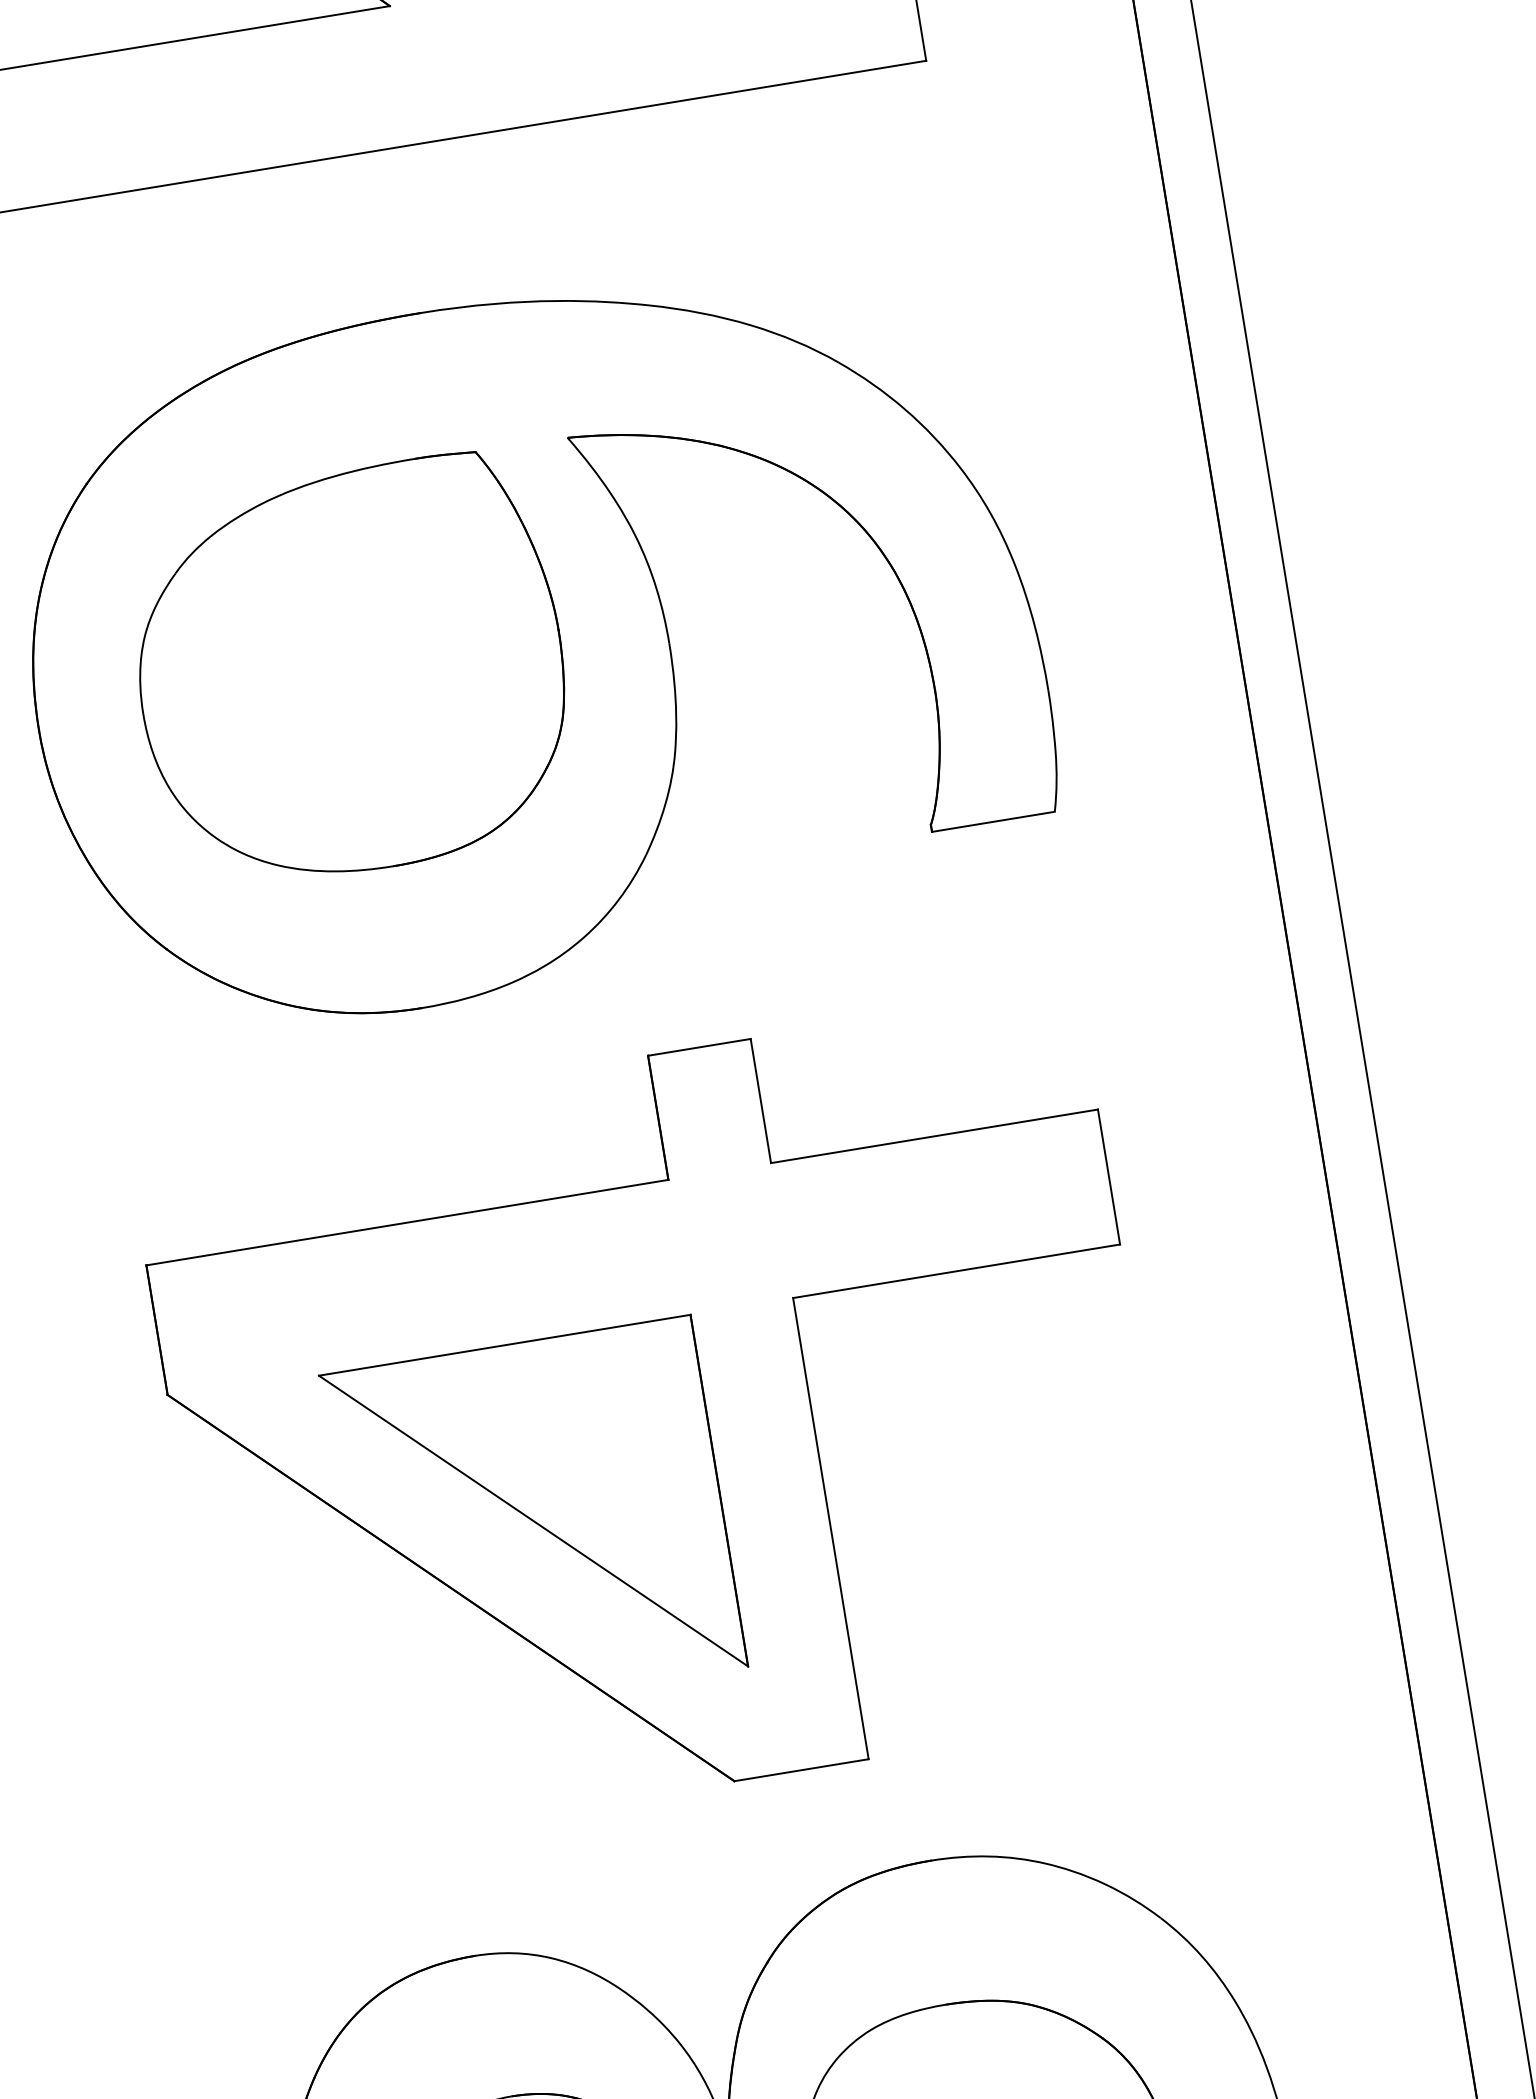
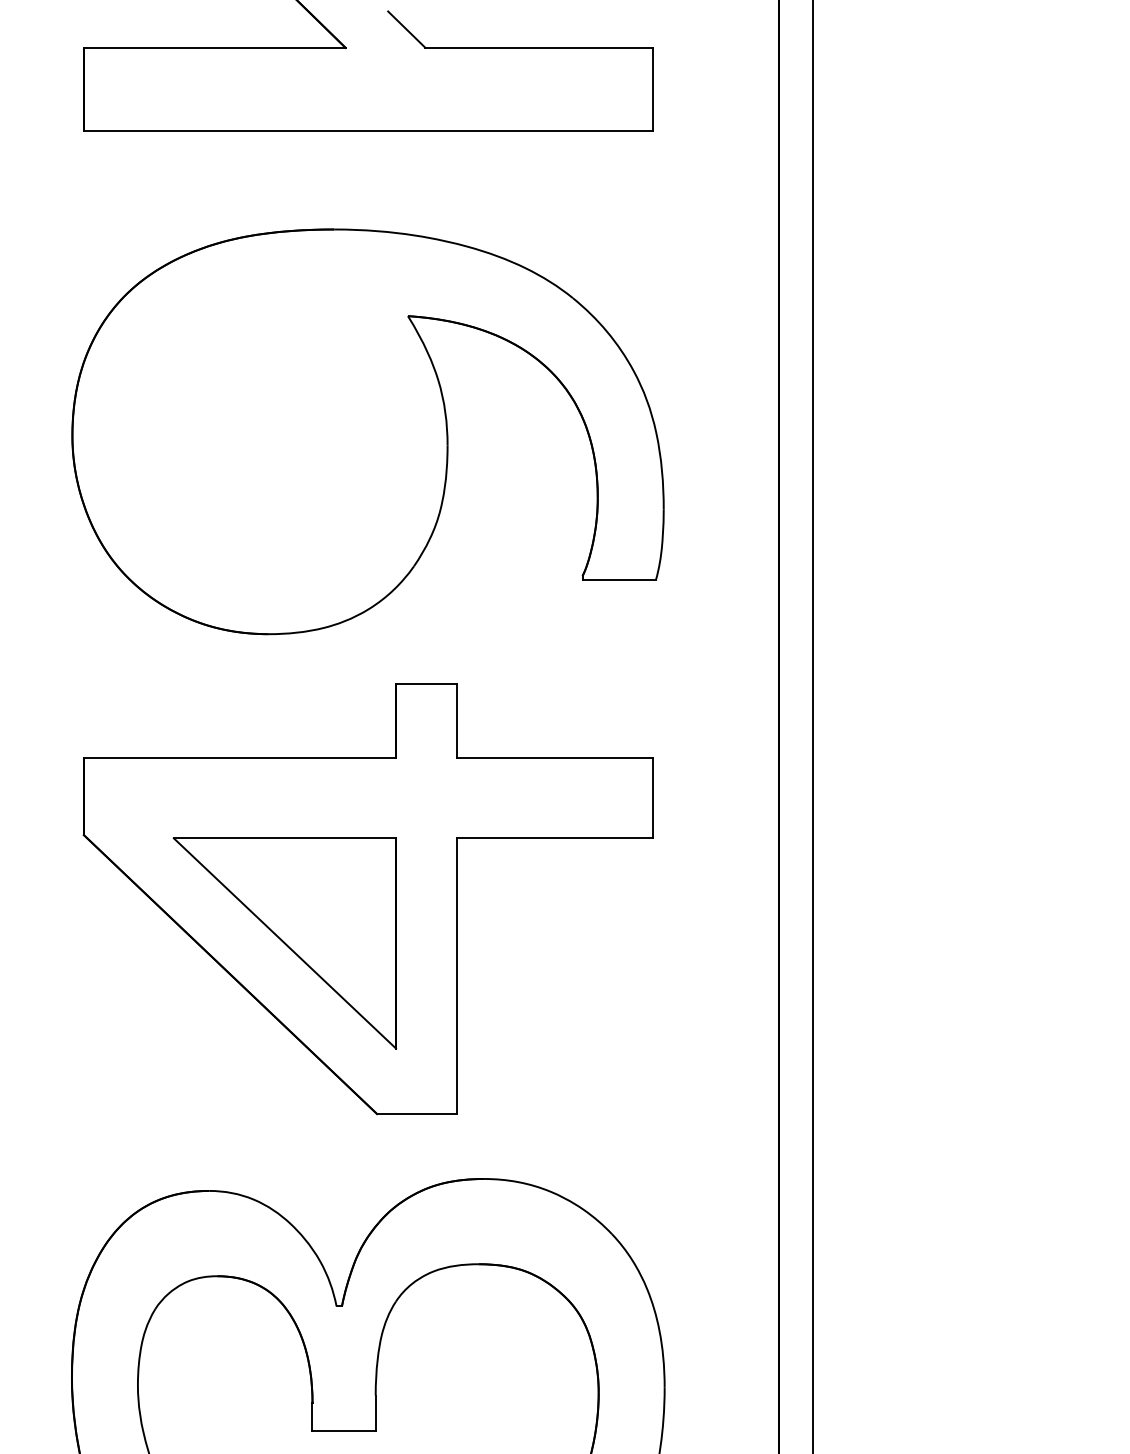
part: (350, 669) -> (259, 430), removed

